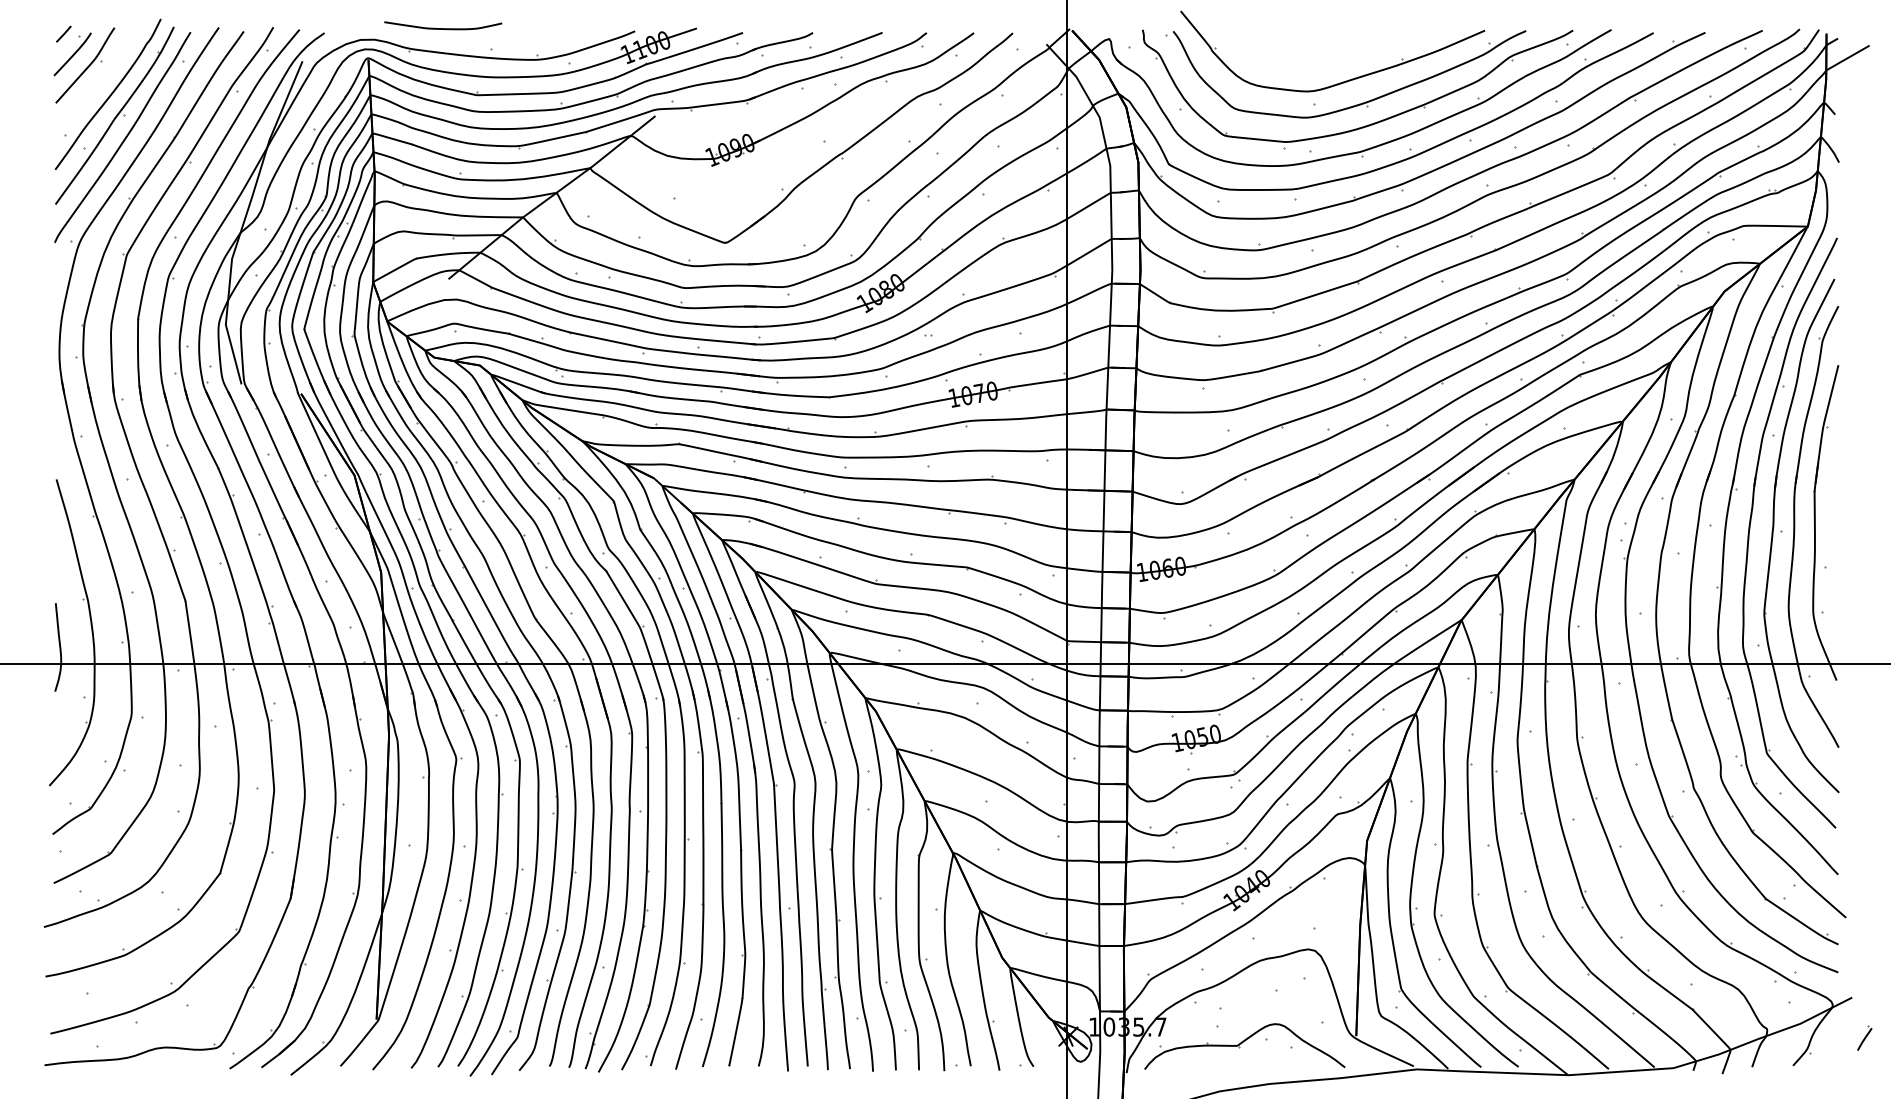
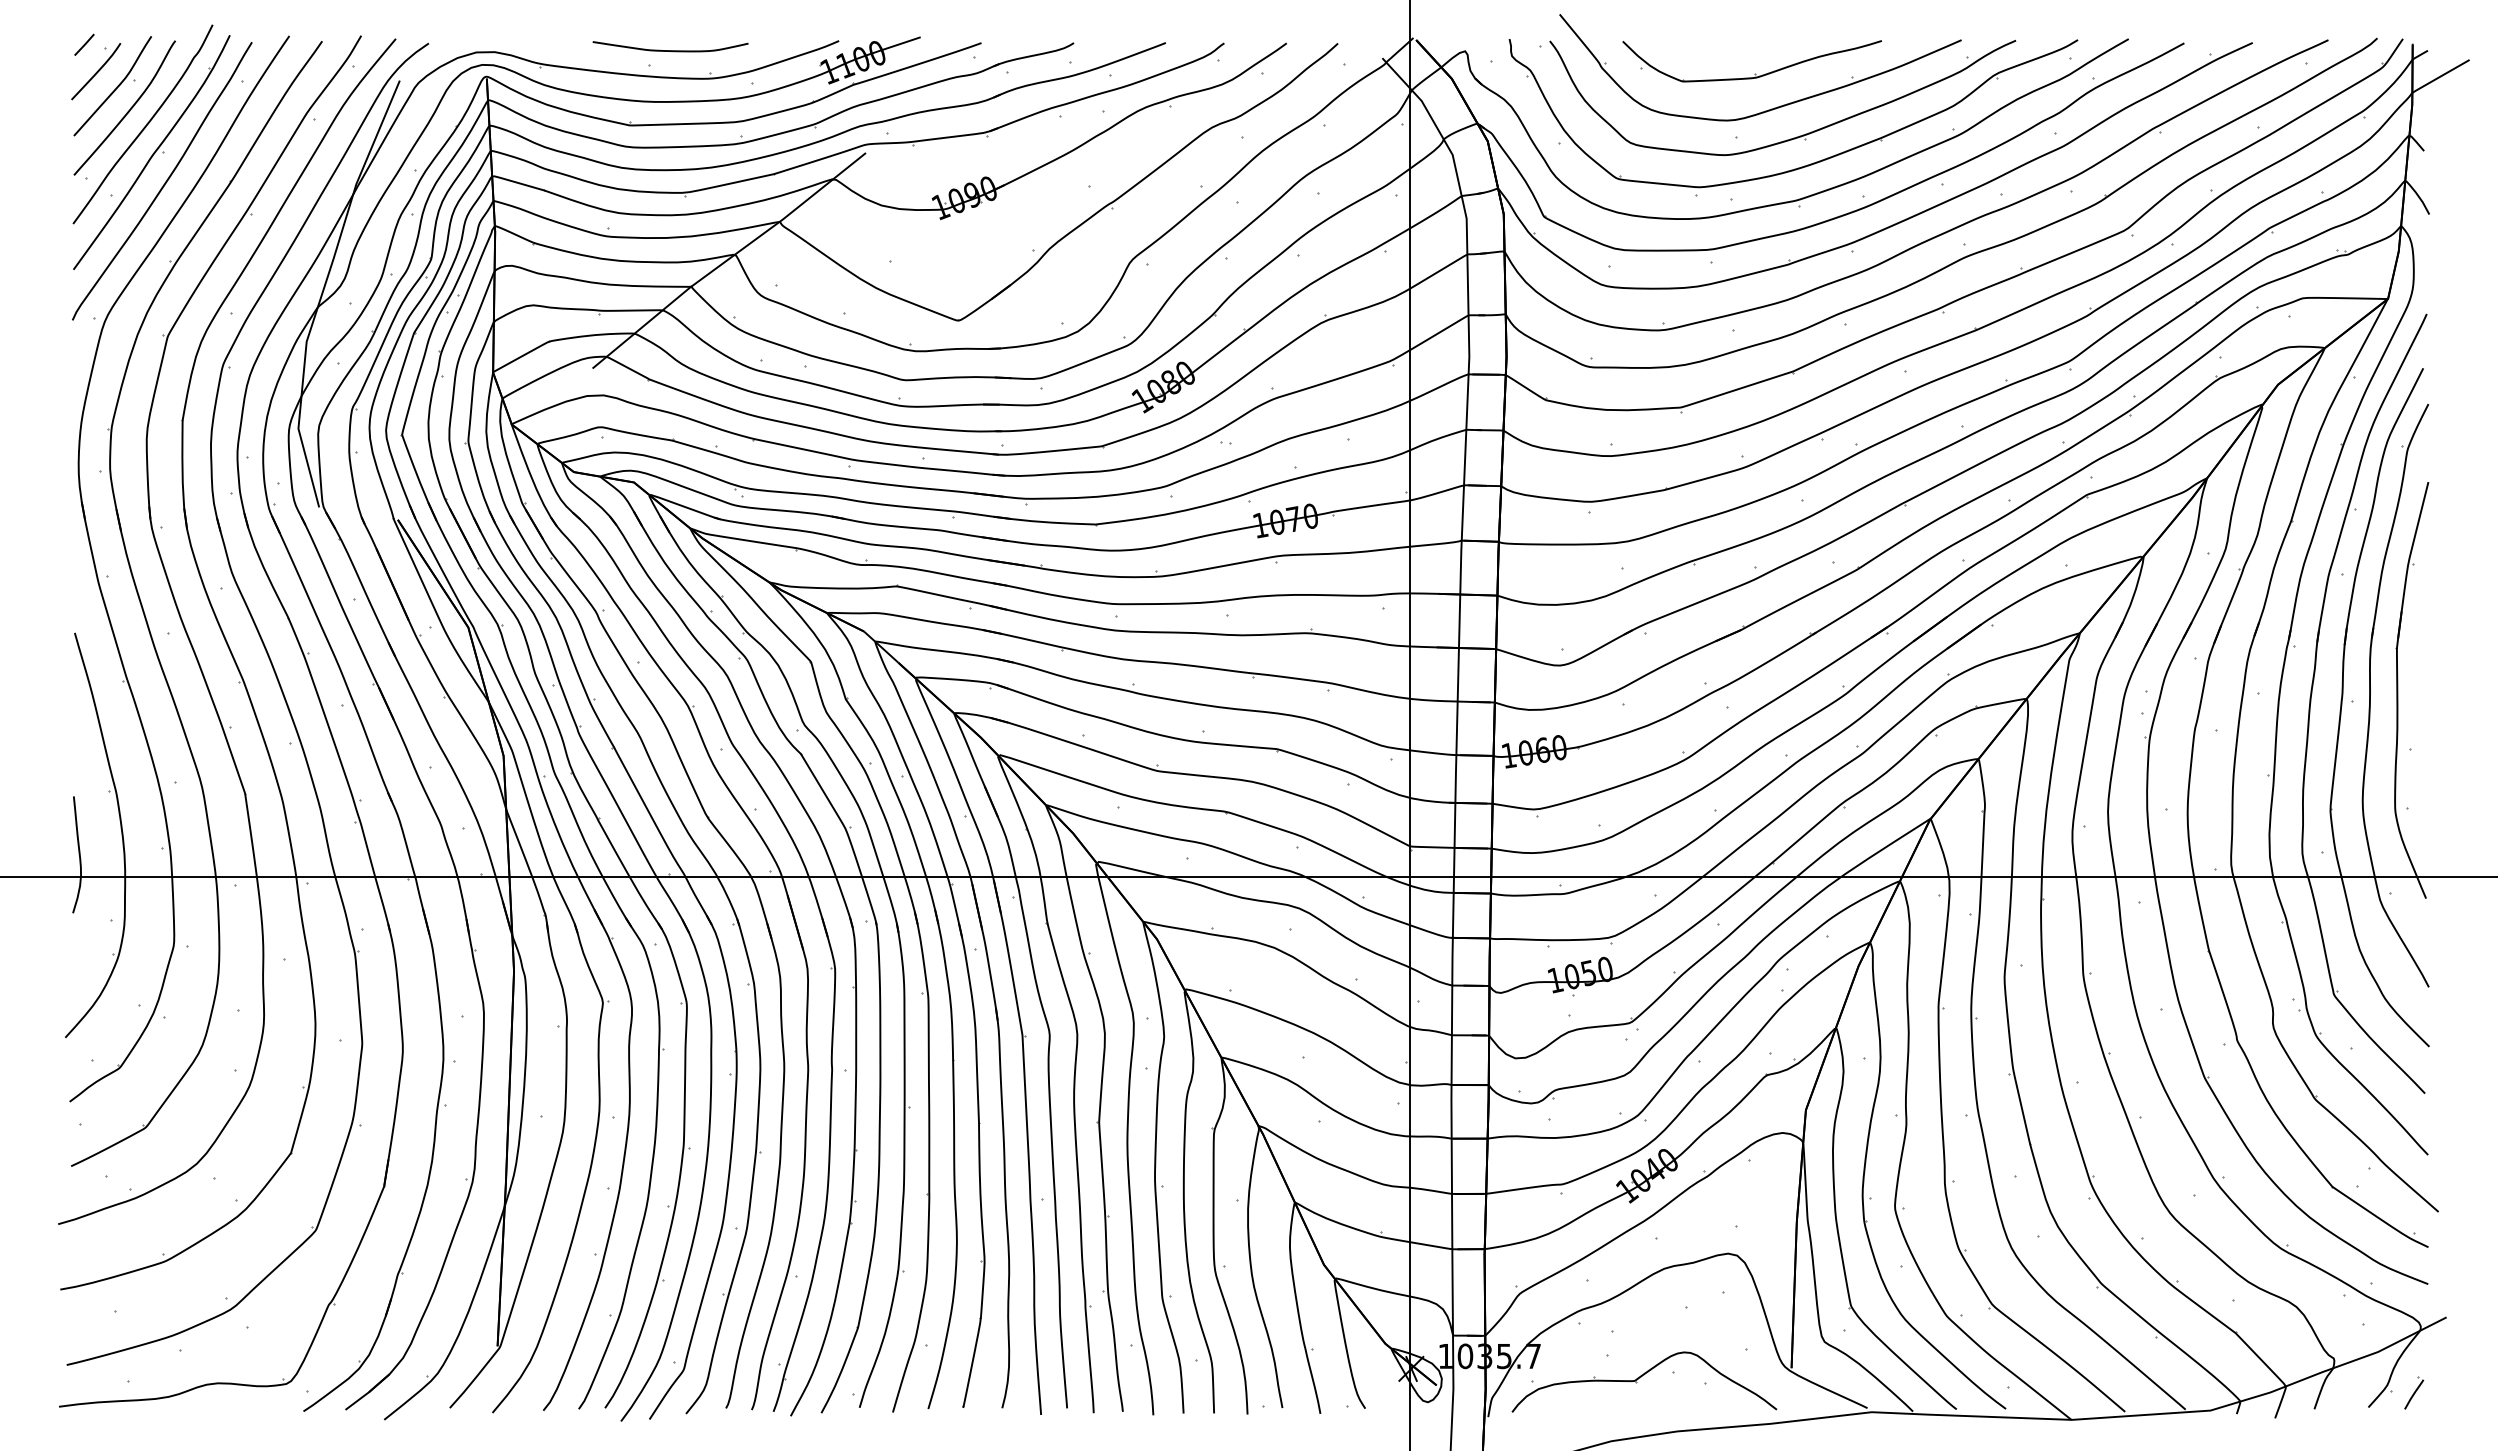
curve: (443, 28) -> (670, 50), moved
part: (1328, 55) -> (1755, 73), added
curve: (97, 83) -> (128, 110), added
part: (1864, 1037) -> (2414, 1392), moved

